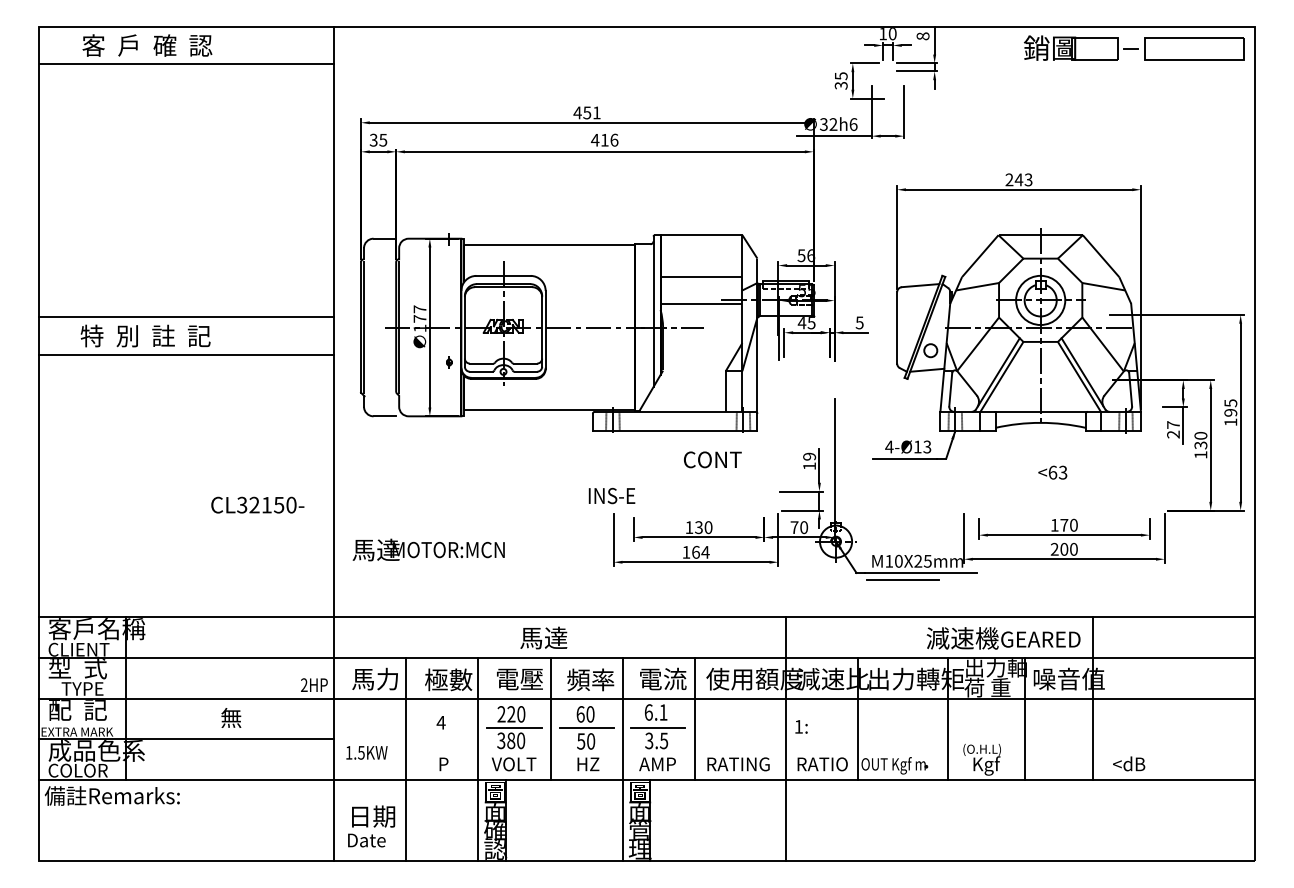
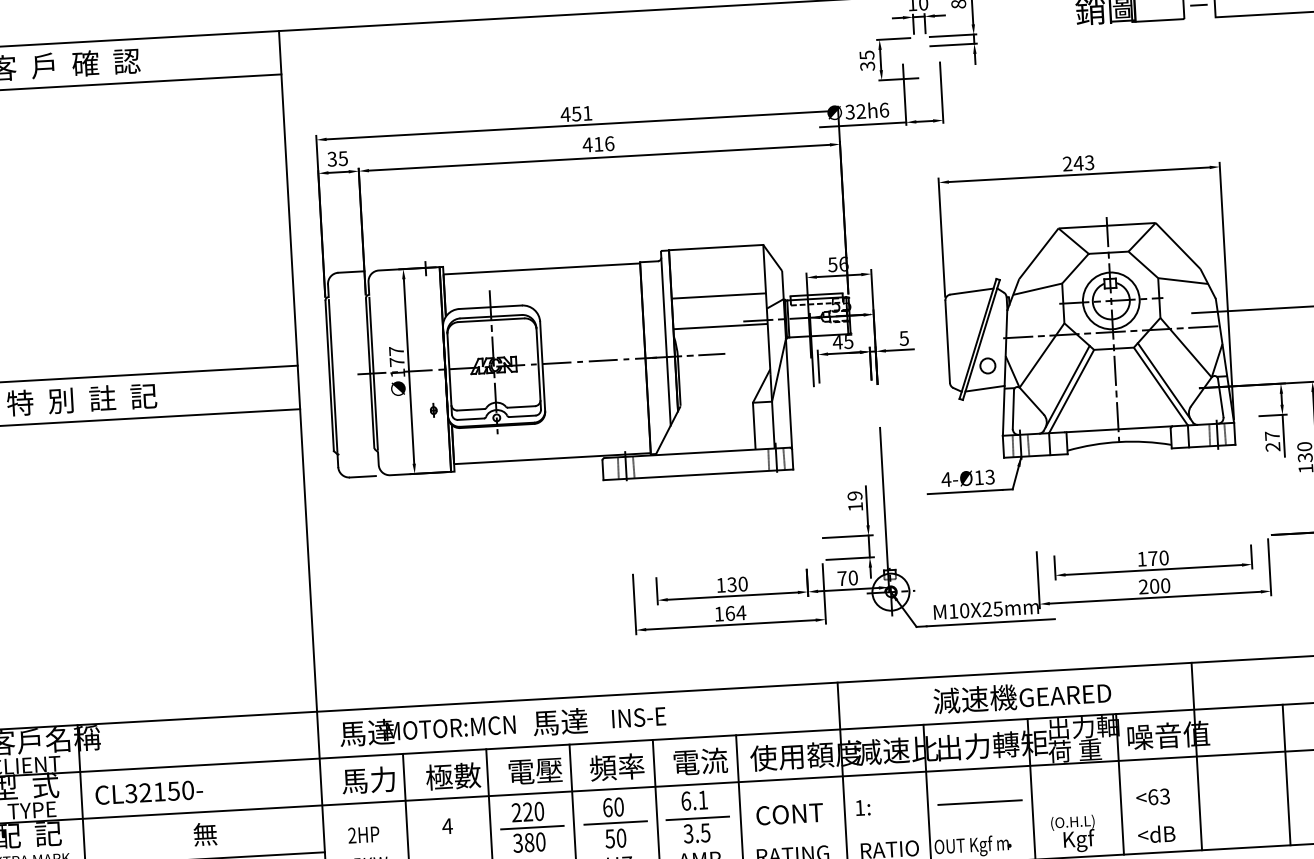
text: (712, 459) -> (789, 813), moved
text: (1052, 472) -> (1152, 797), moved
text: (611, 495) -> (638, 717), moved
text: (257, 504) -> (148, 791), moved
text: (428, 549) -> (427, 728), moved
line: (902, 579) -> (979, 802), moved
text: (1003, 638) -> (1022, 696), moved
text: (314, 684) -> (363, 834), moved
line: (1169, 718) -> (1286, 774), added
text: (1129, 763) -> (1157, 833), moved

